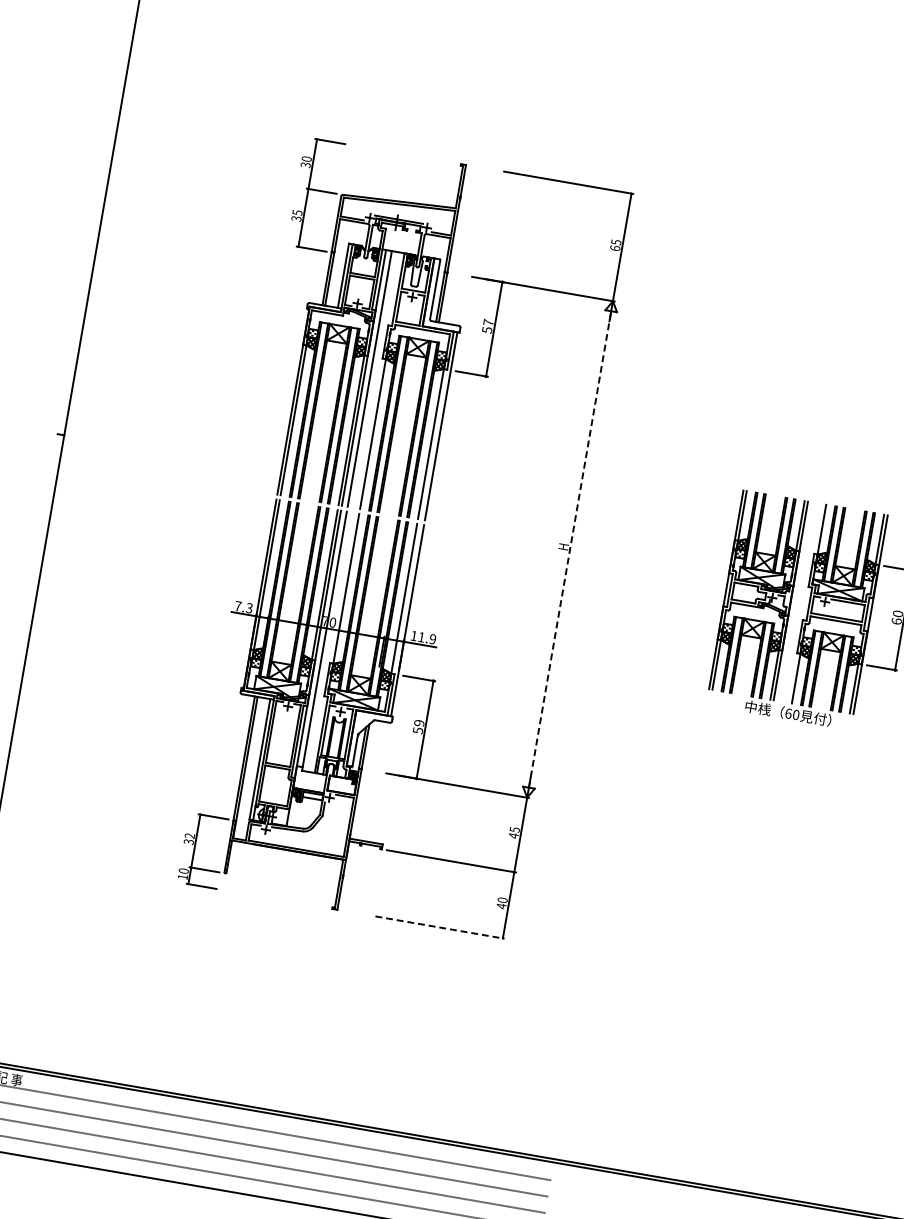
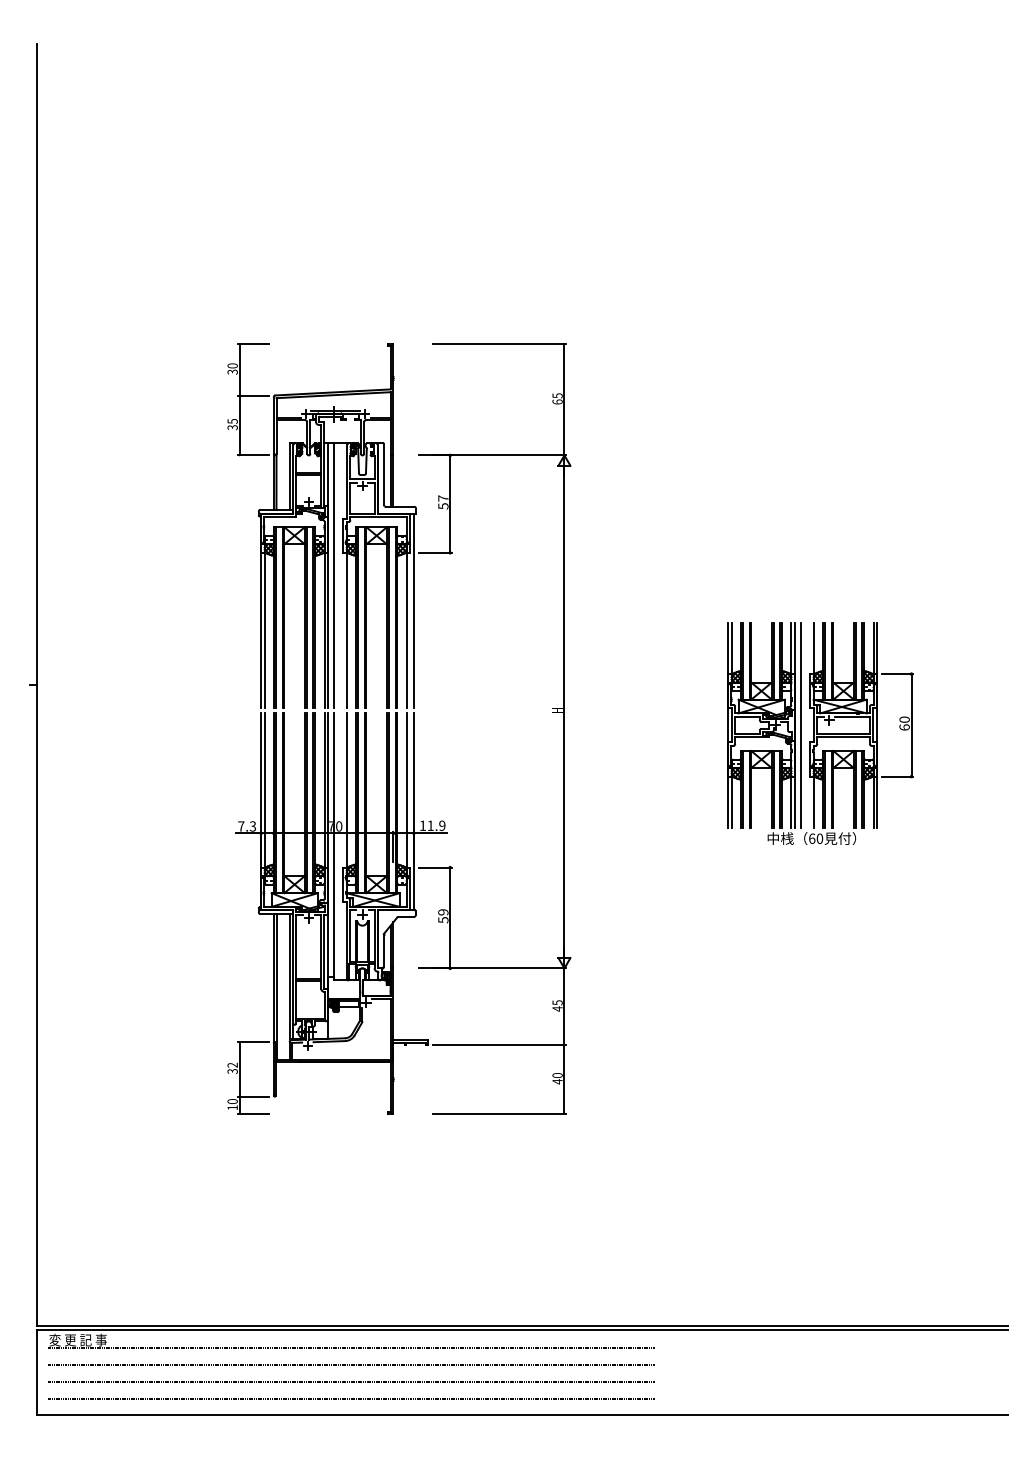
line: (570, 549) -> (564, 711), dashed -> solid
line: (796, 601) -> (800, 724), added
line: (440, 927) -> (499, 1113), dashed -> solid

